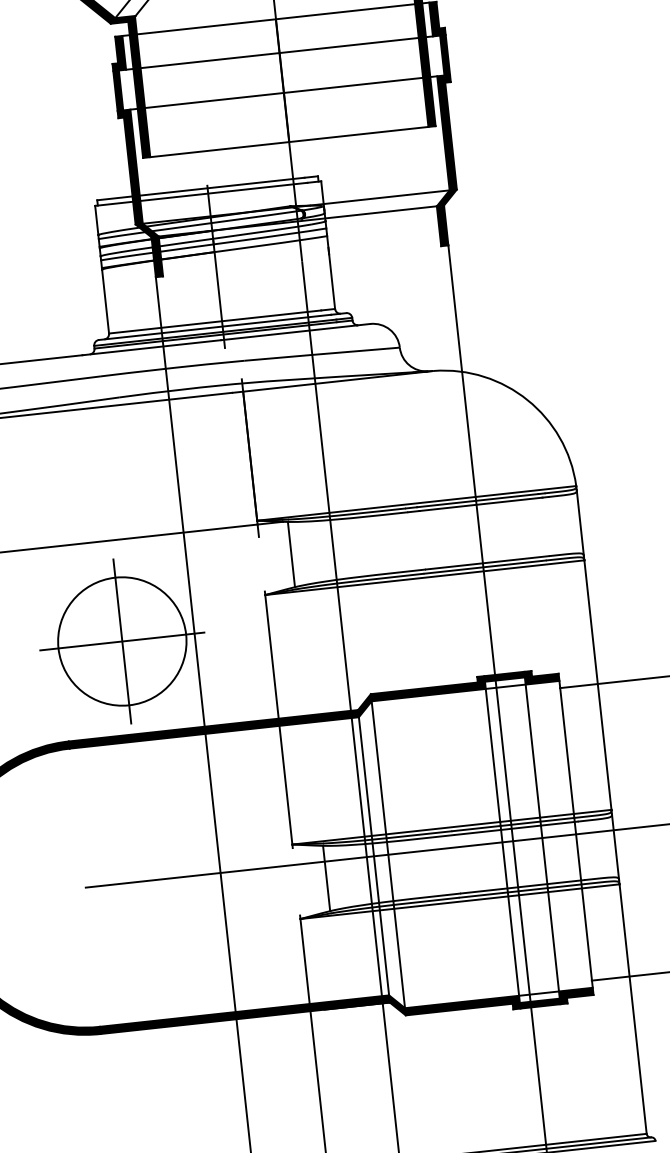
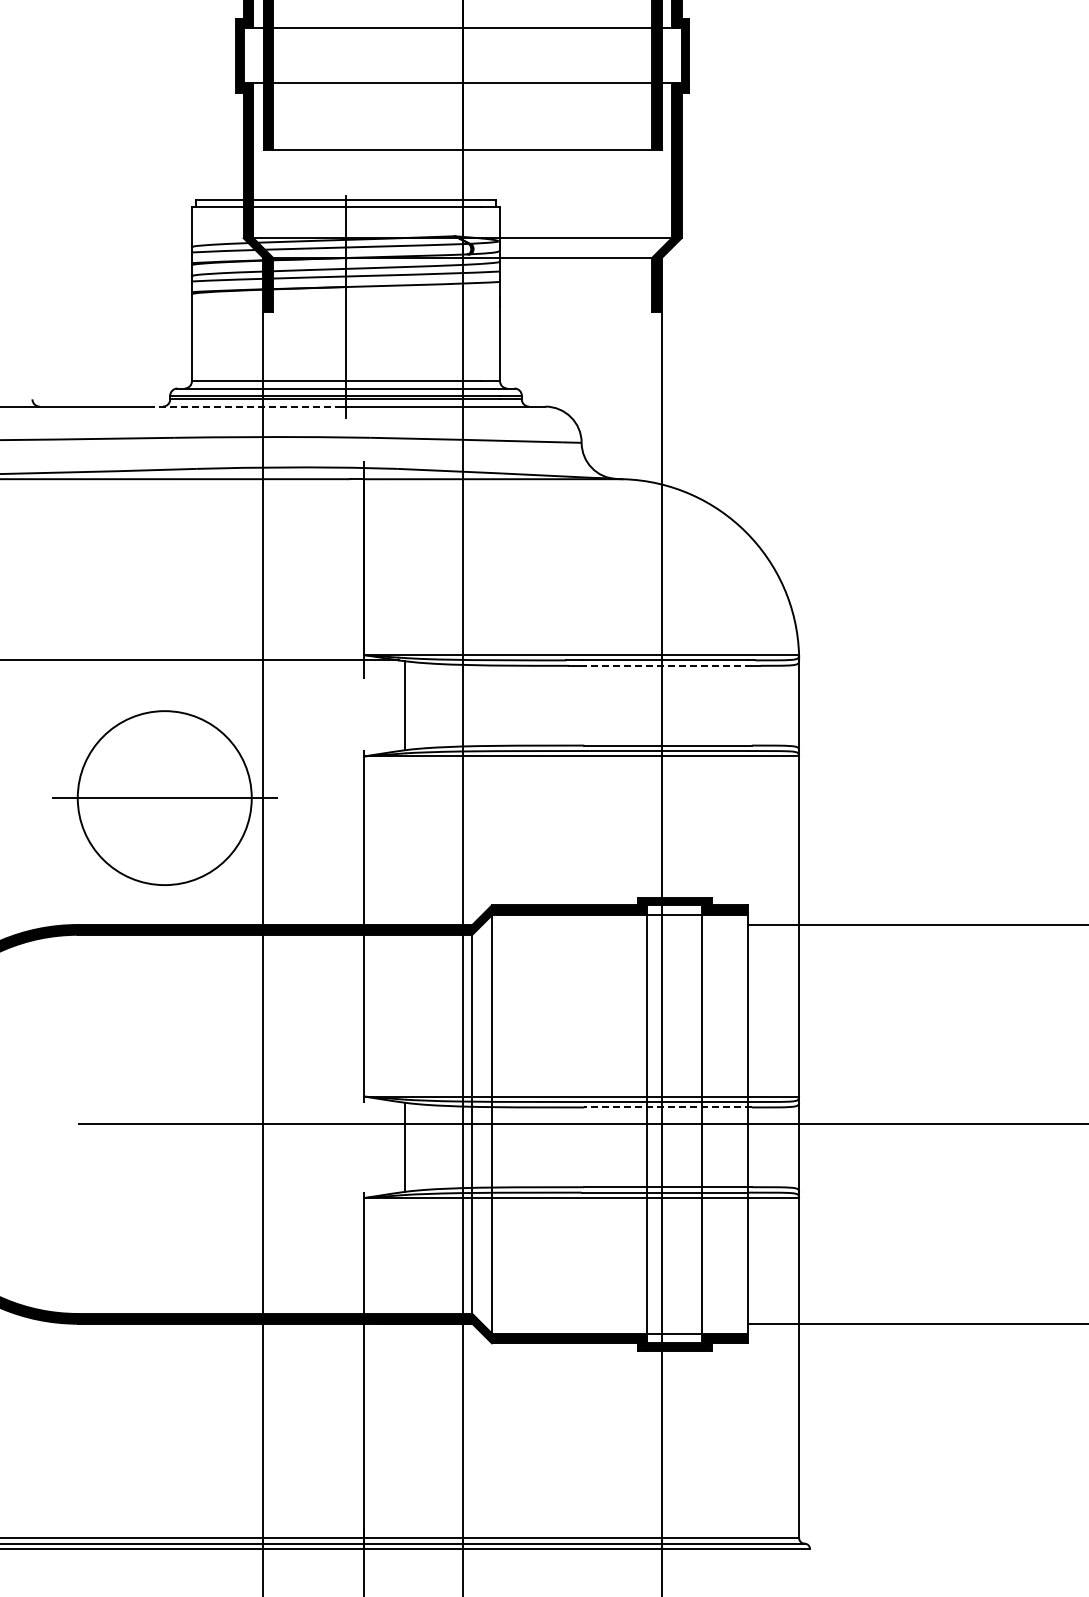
line: (151, 347) -> (247, 406), solid -> dashed
line: (481, 504) -> (668, 665), solid -> dashed
line: (122, 641) -> (164, 798), removed
line: (516, 828) -> (668, 1107), solid -> dashed

